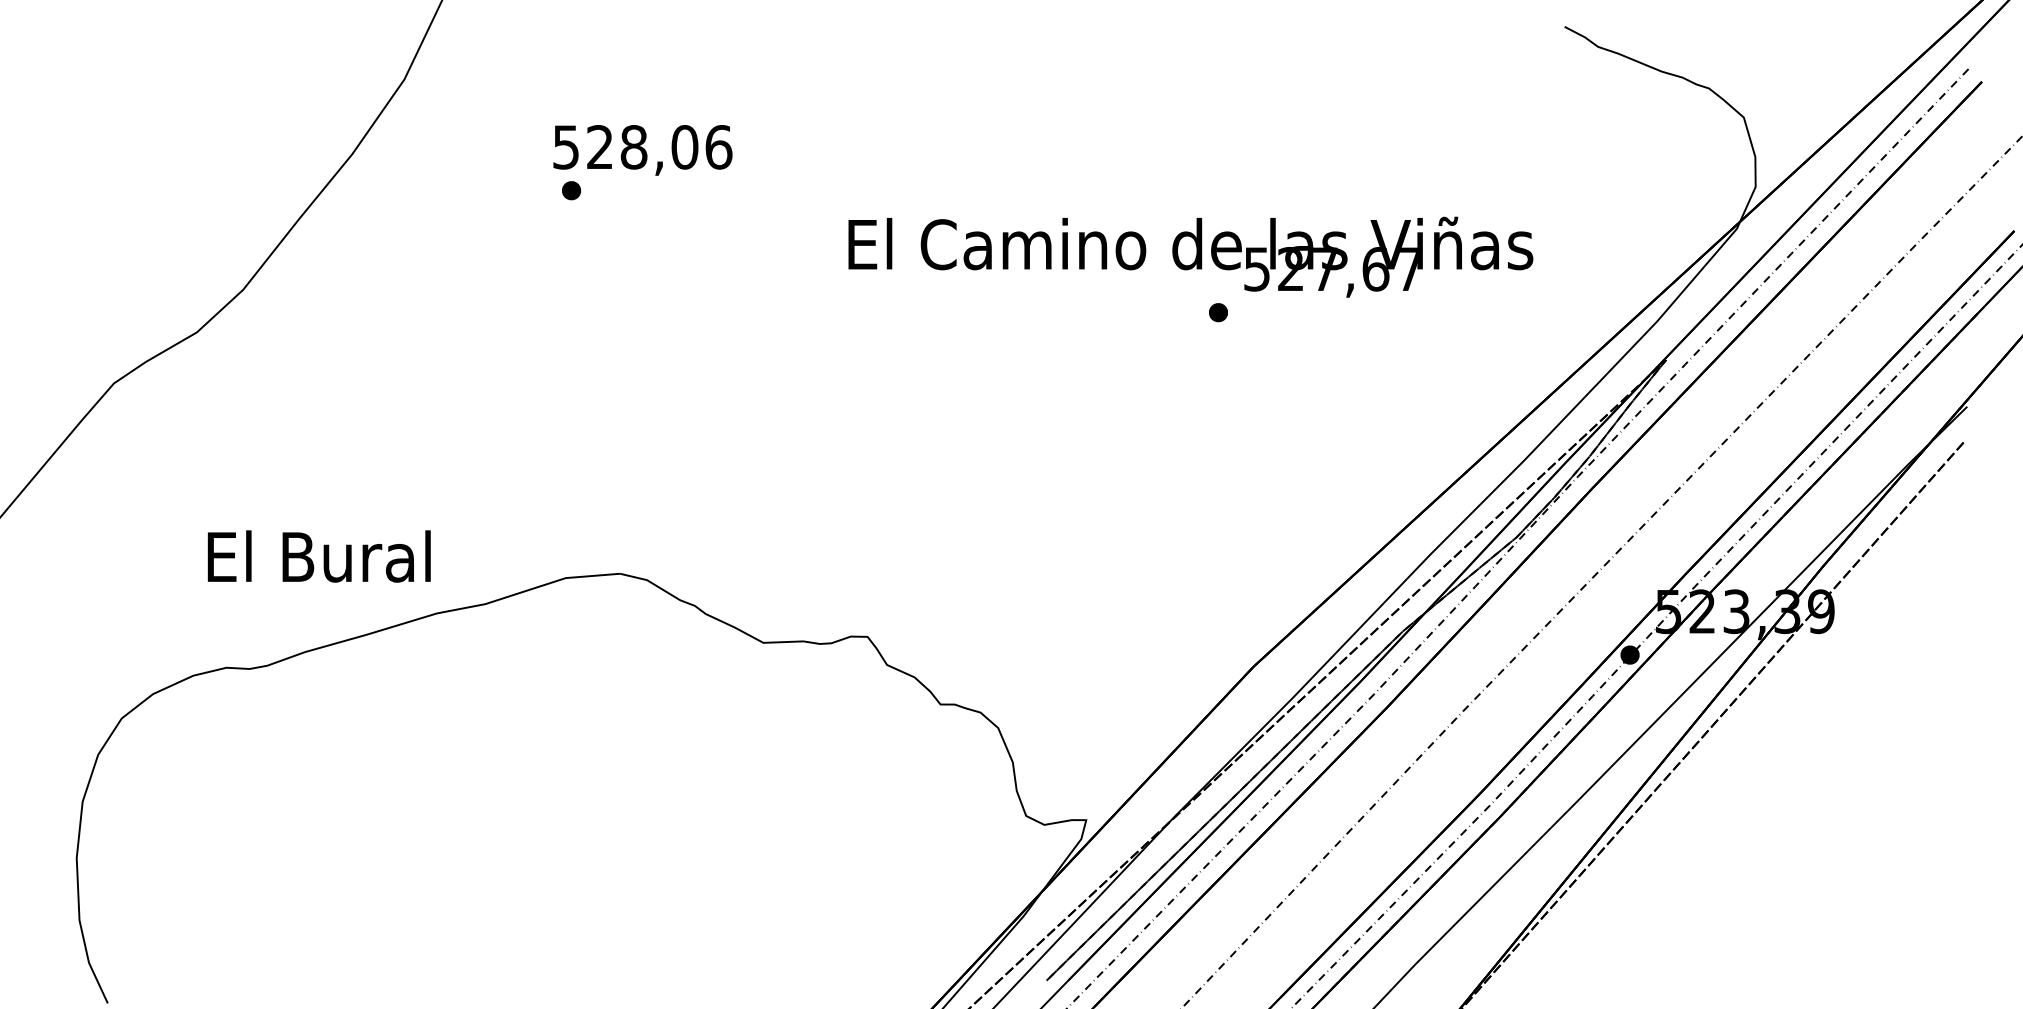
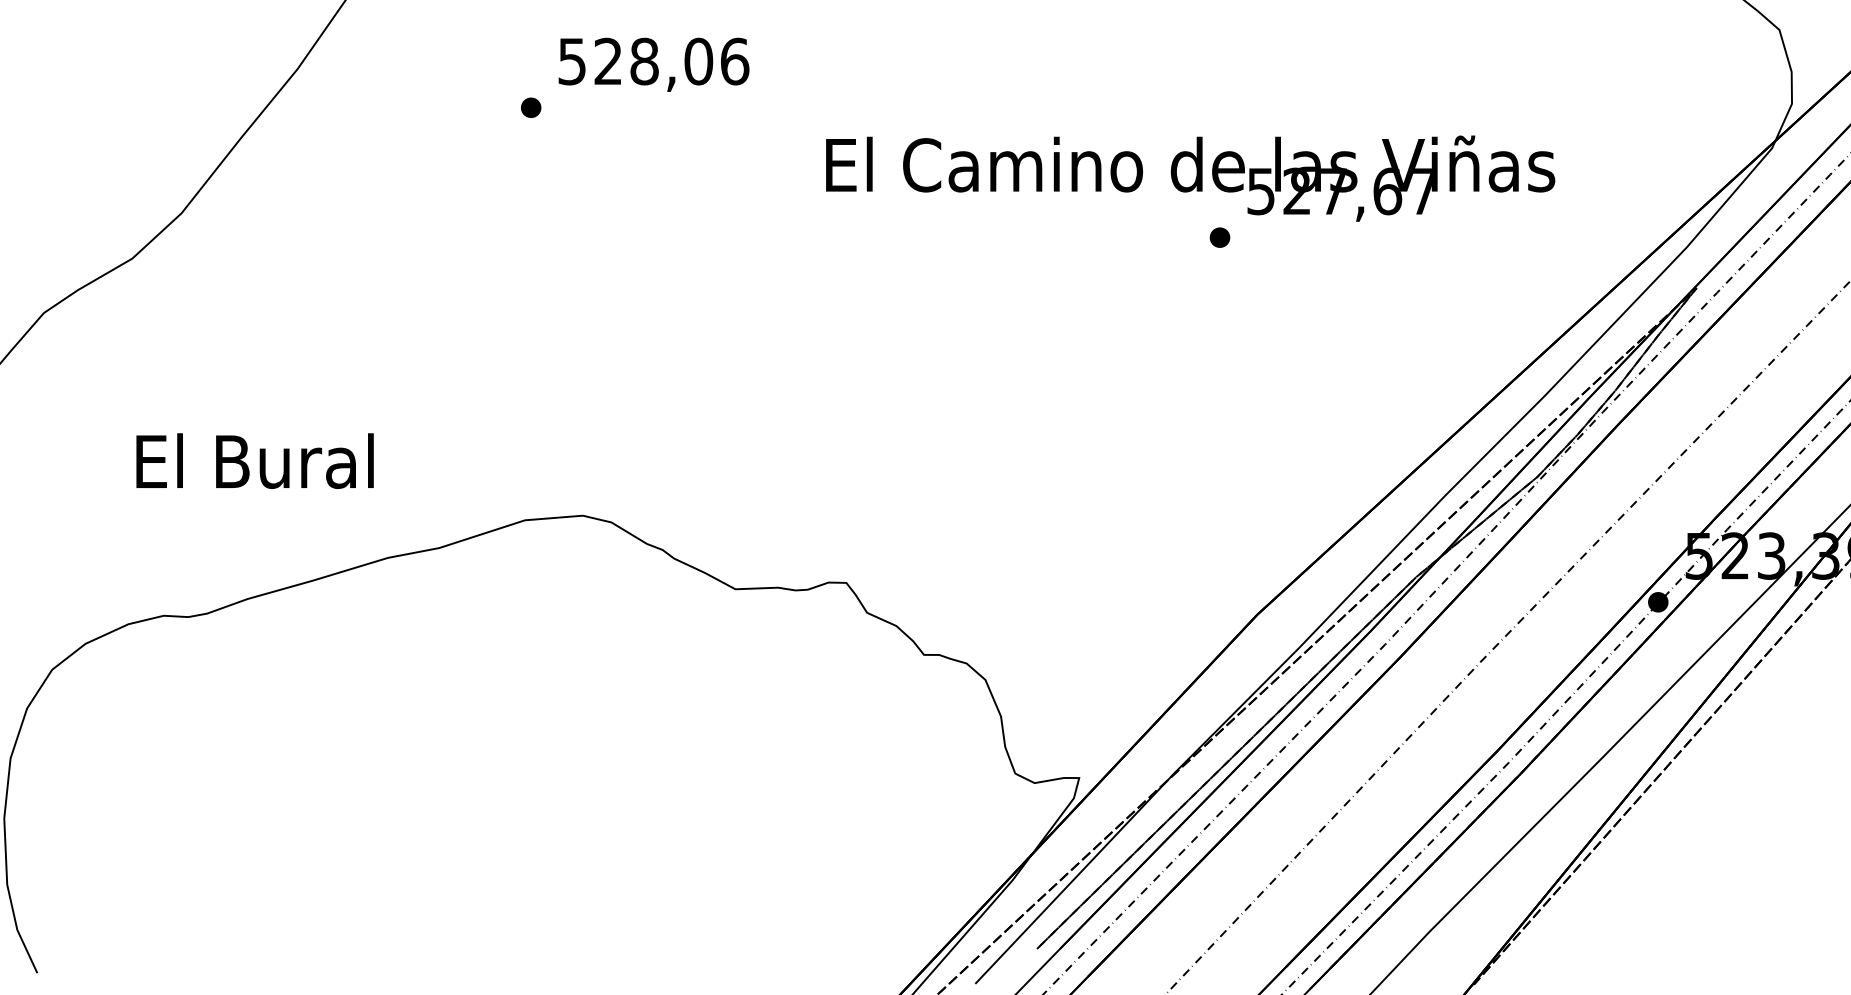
text: (642, 150) -> (653, 64), moved
text: (318, 556) -> (254, 461), moved

